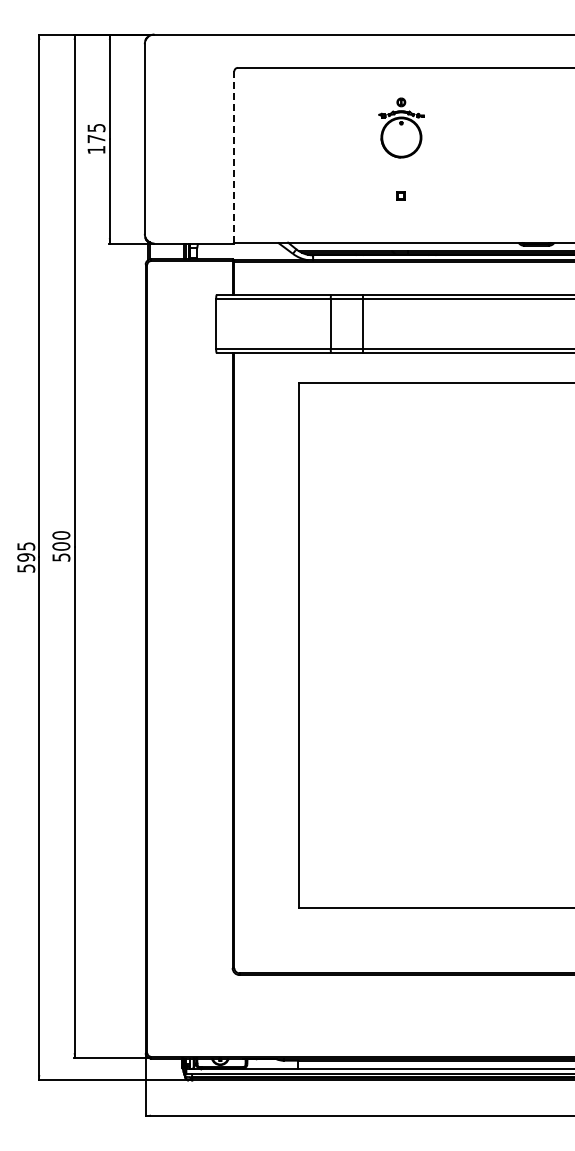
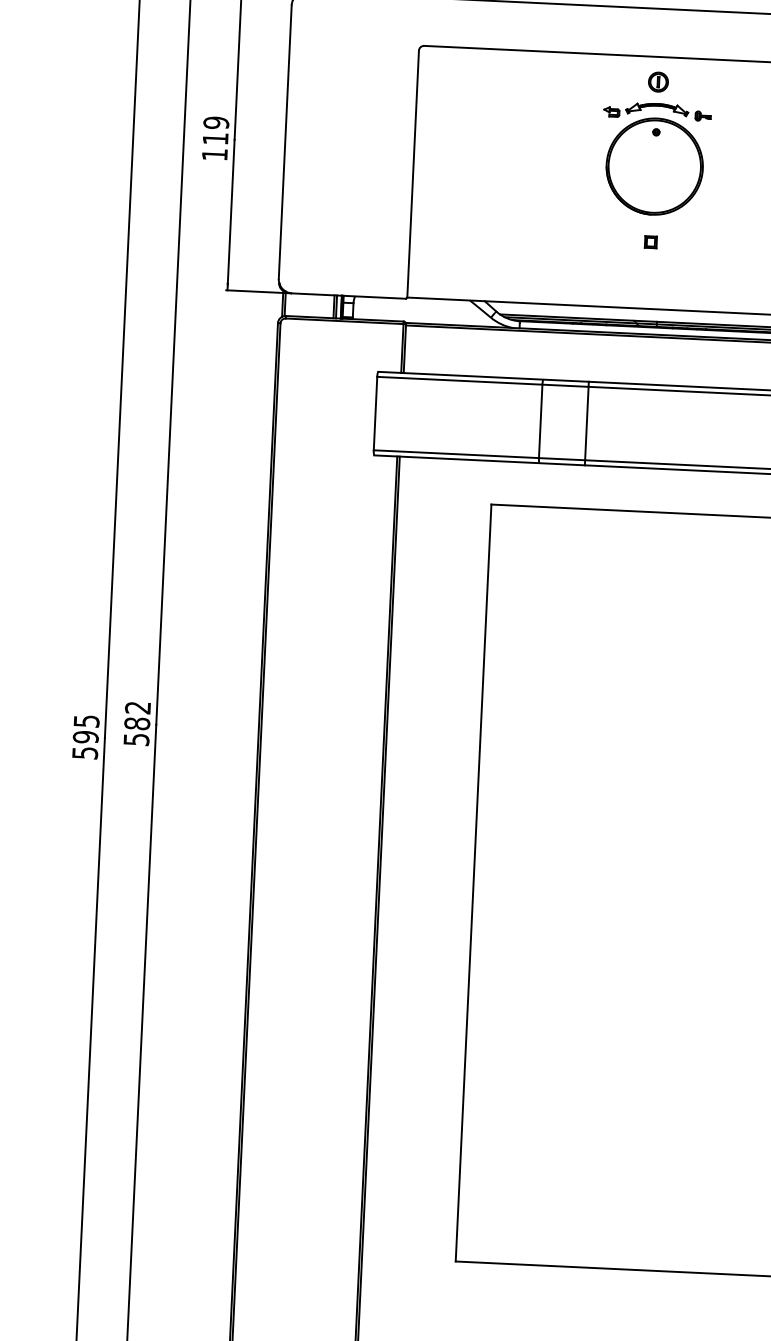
part: (401, 127) -> (656, 142), size x1.67
text: (96, 133) -> (215, 130), 175 -> 119
line: (234, 157) -> (413, 174), dashed -> solid
text: (61, 540) -> (137, 715), 500 -> 582

